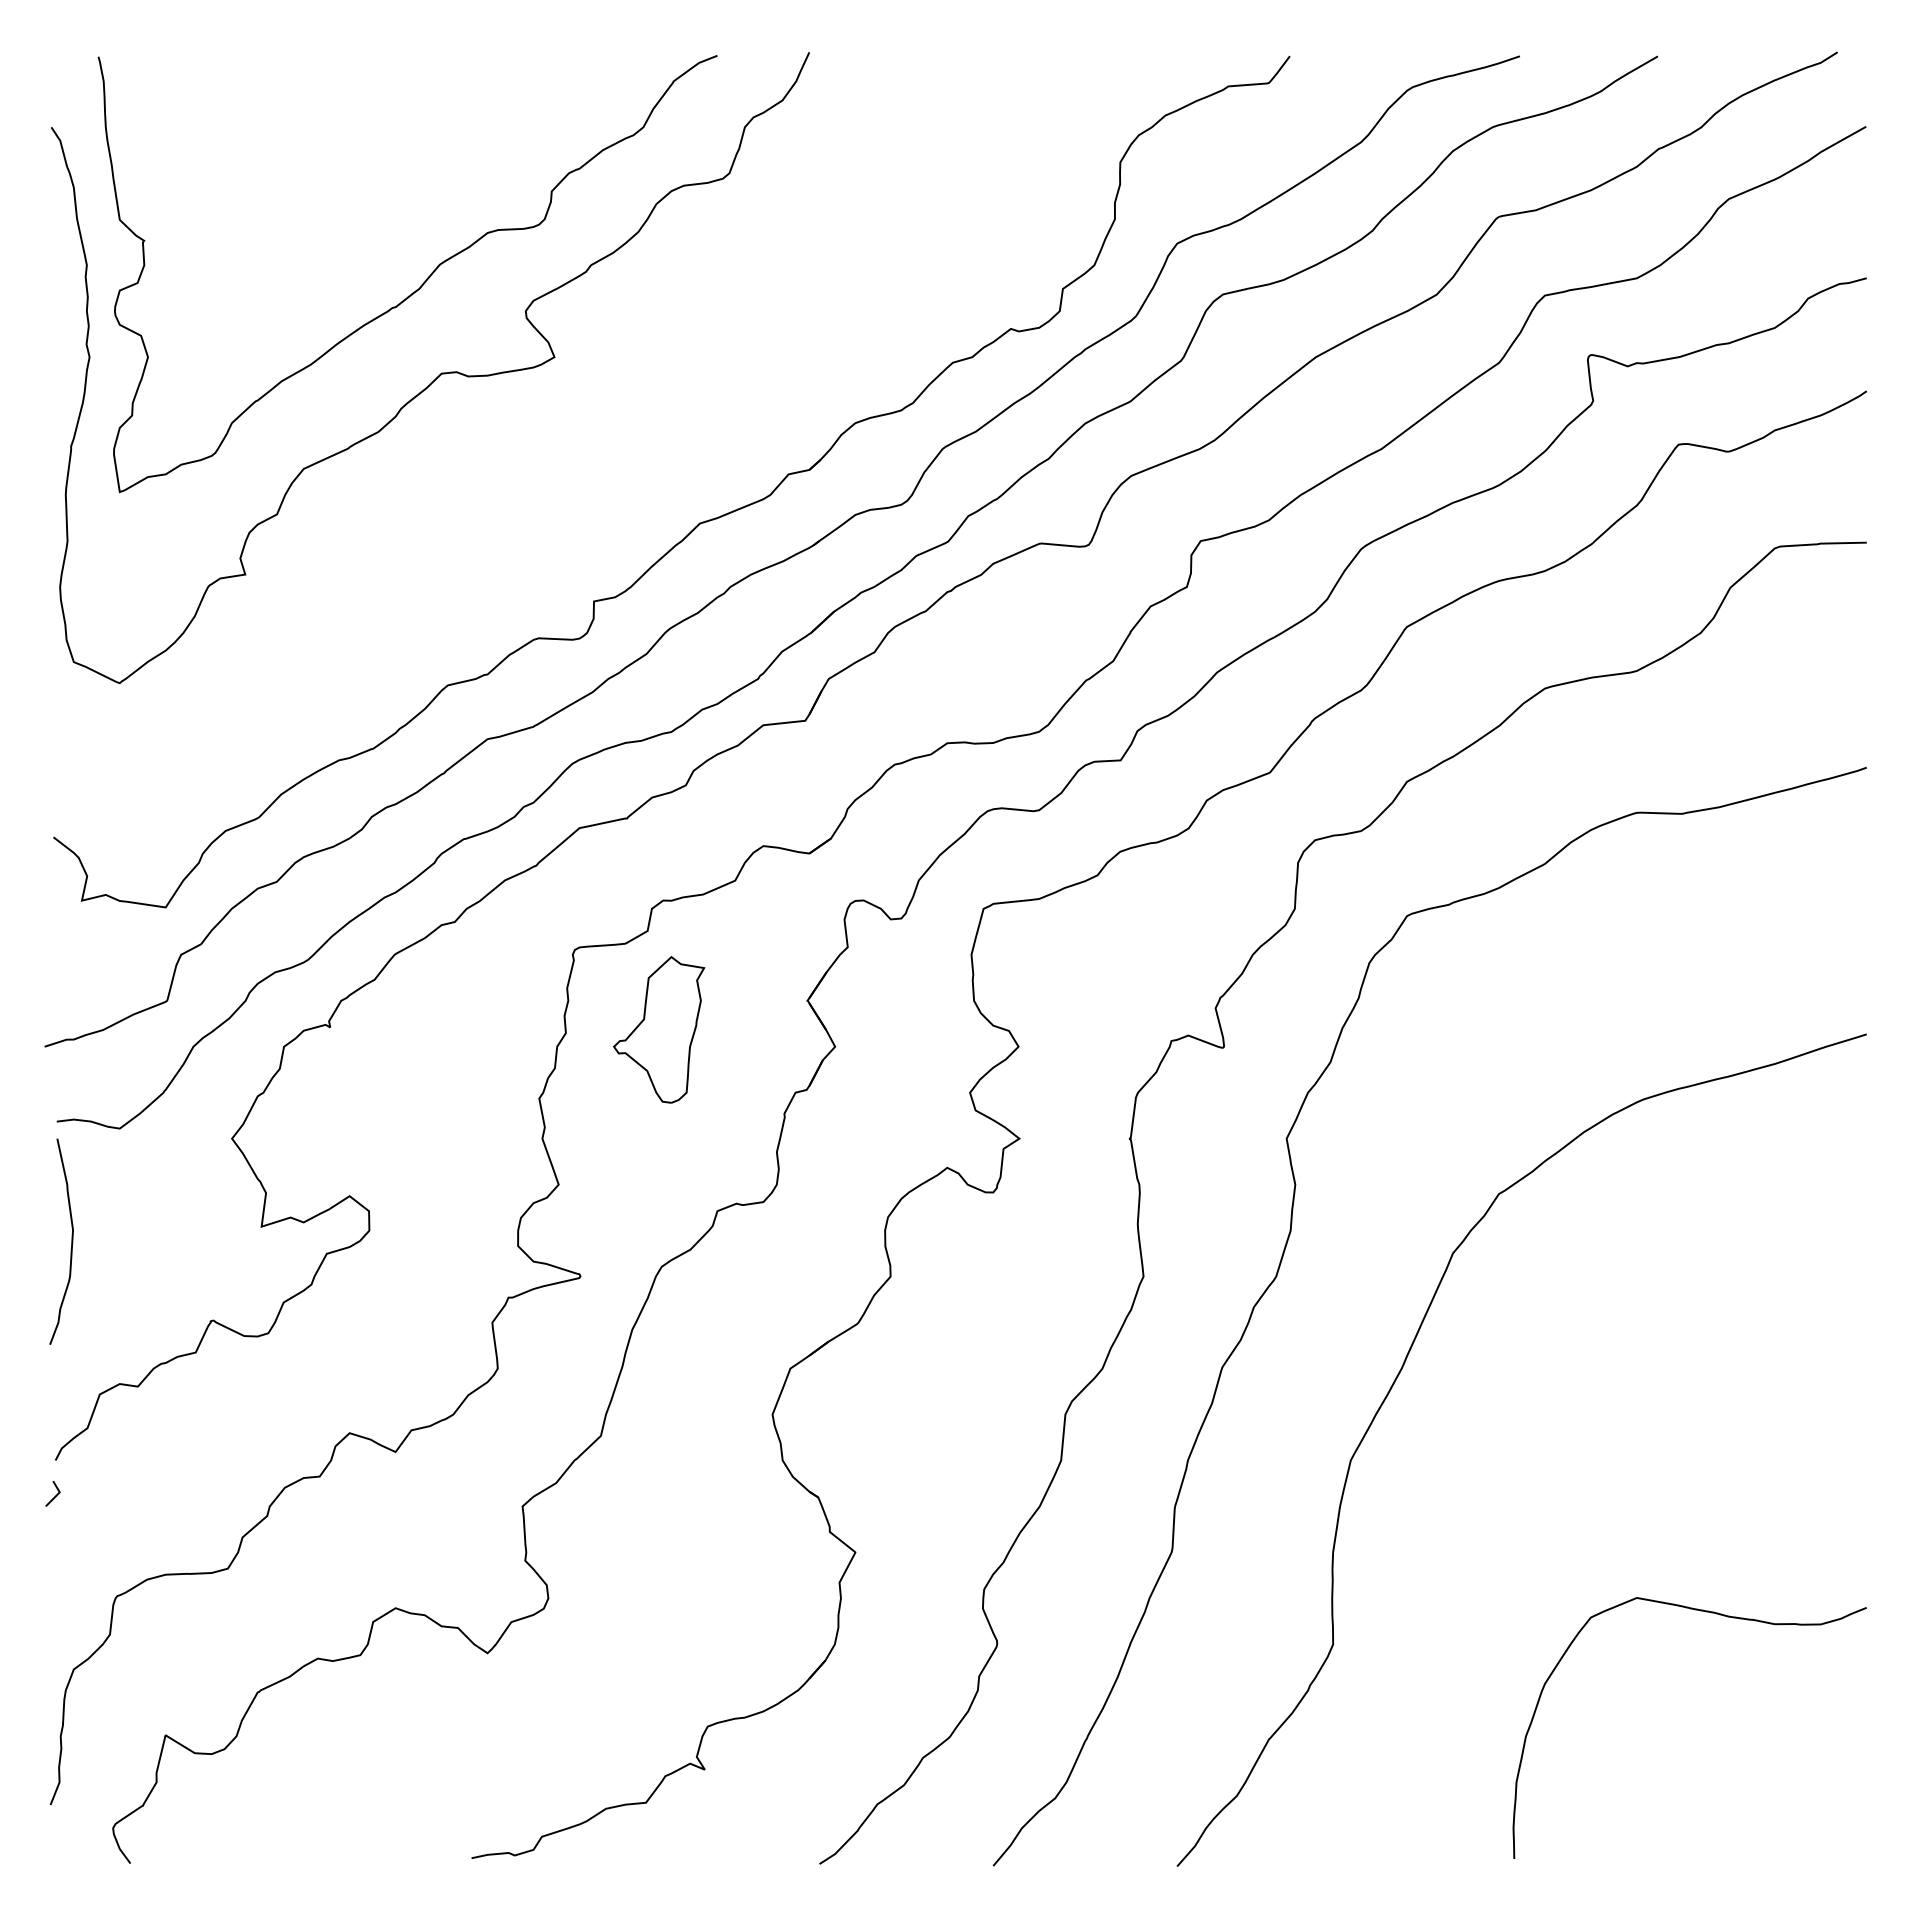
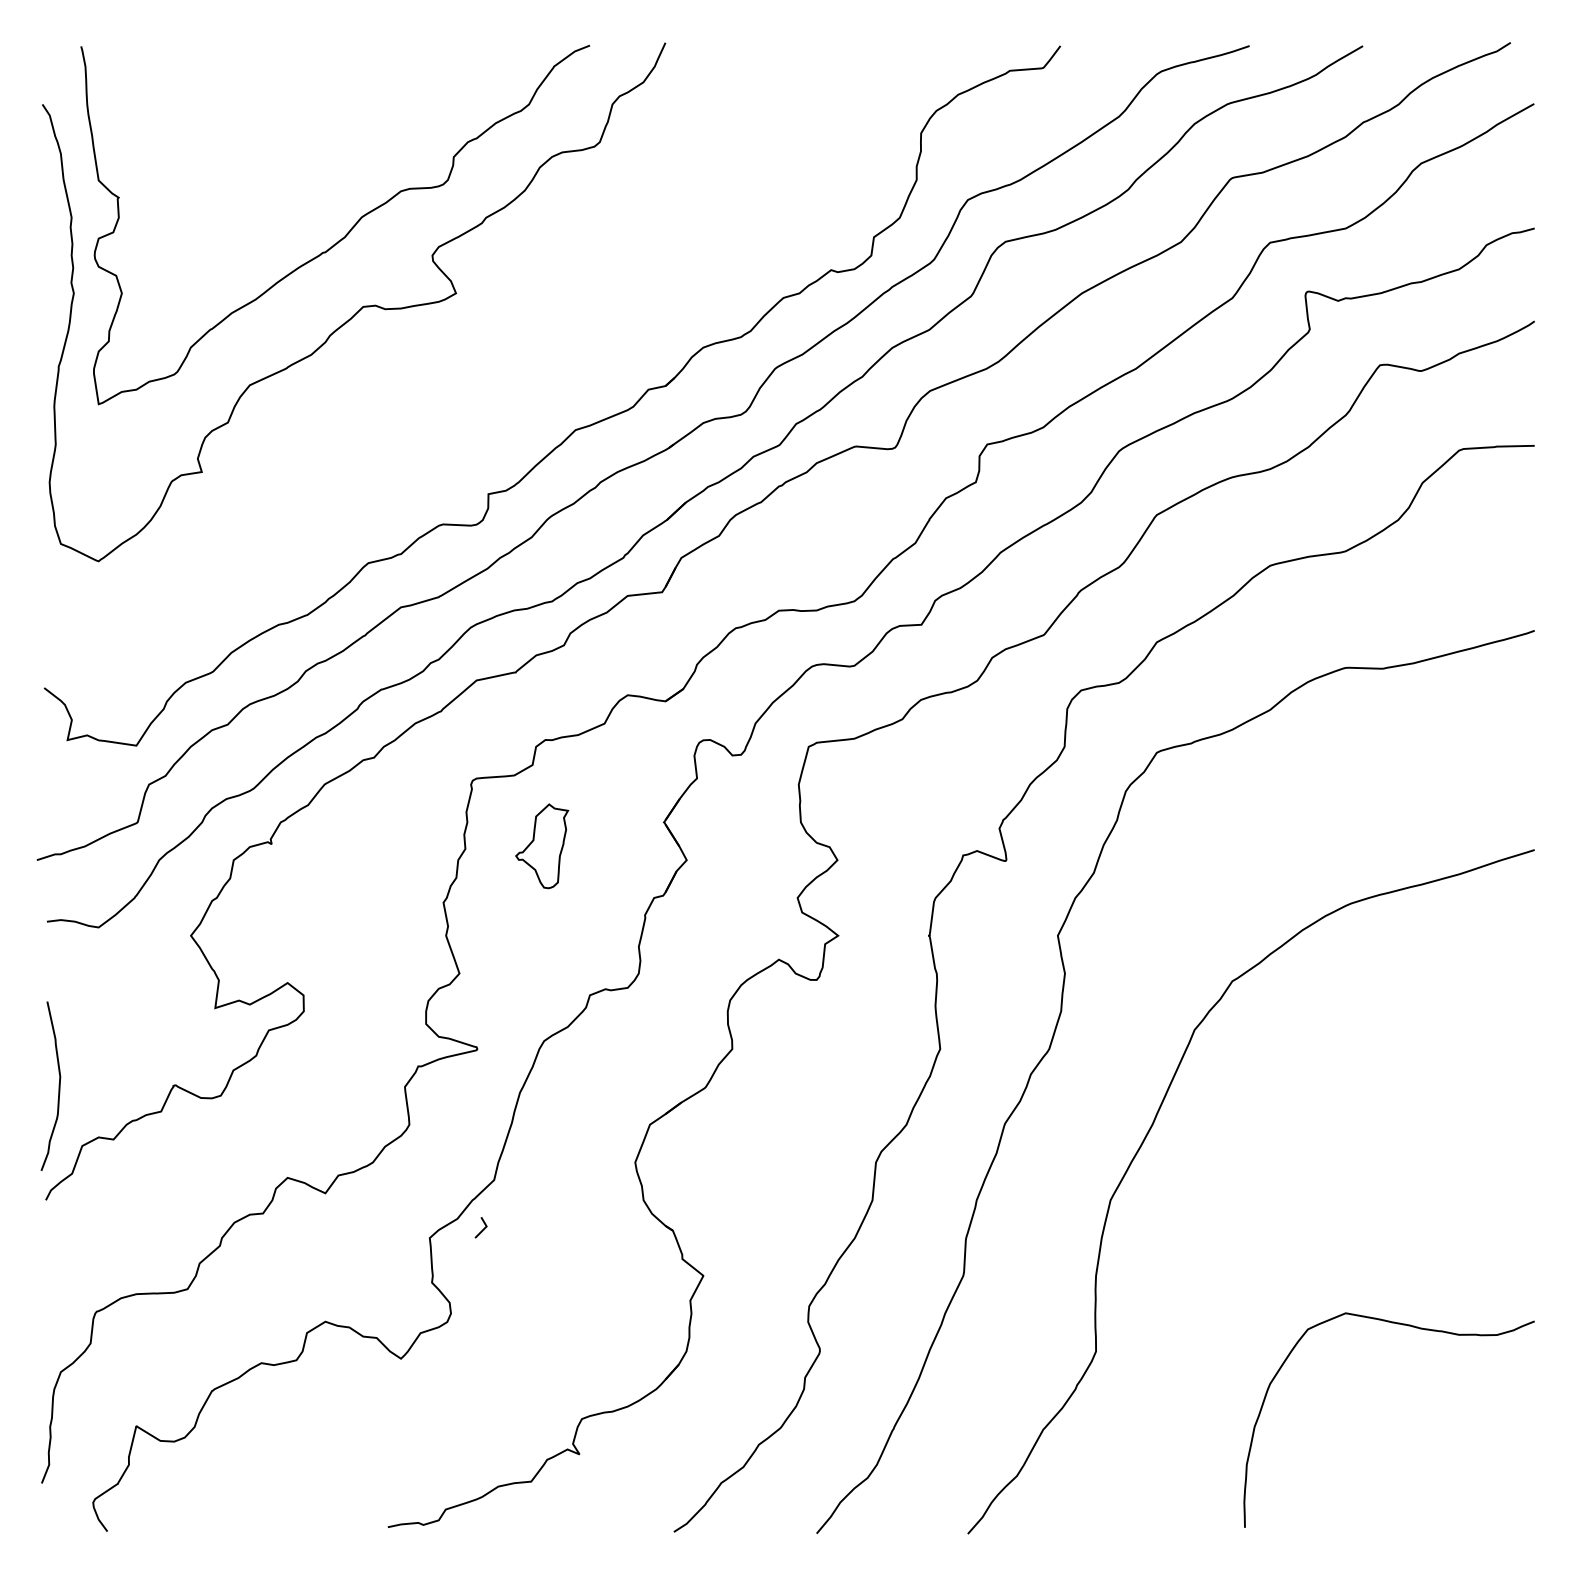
part: (659, 1029) -> (542, 846), size x0.7
curve: (71, 1241) -> (59, 1086), moved
line: (55, 1495) -> (483, 1229), moved

